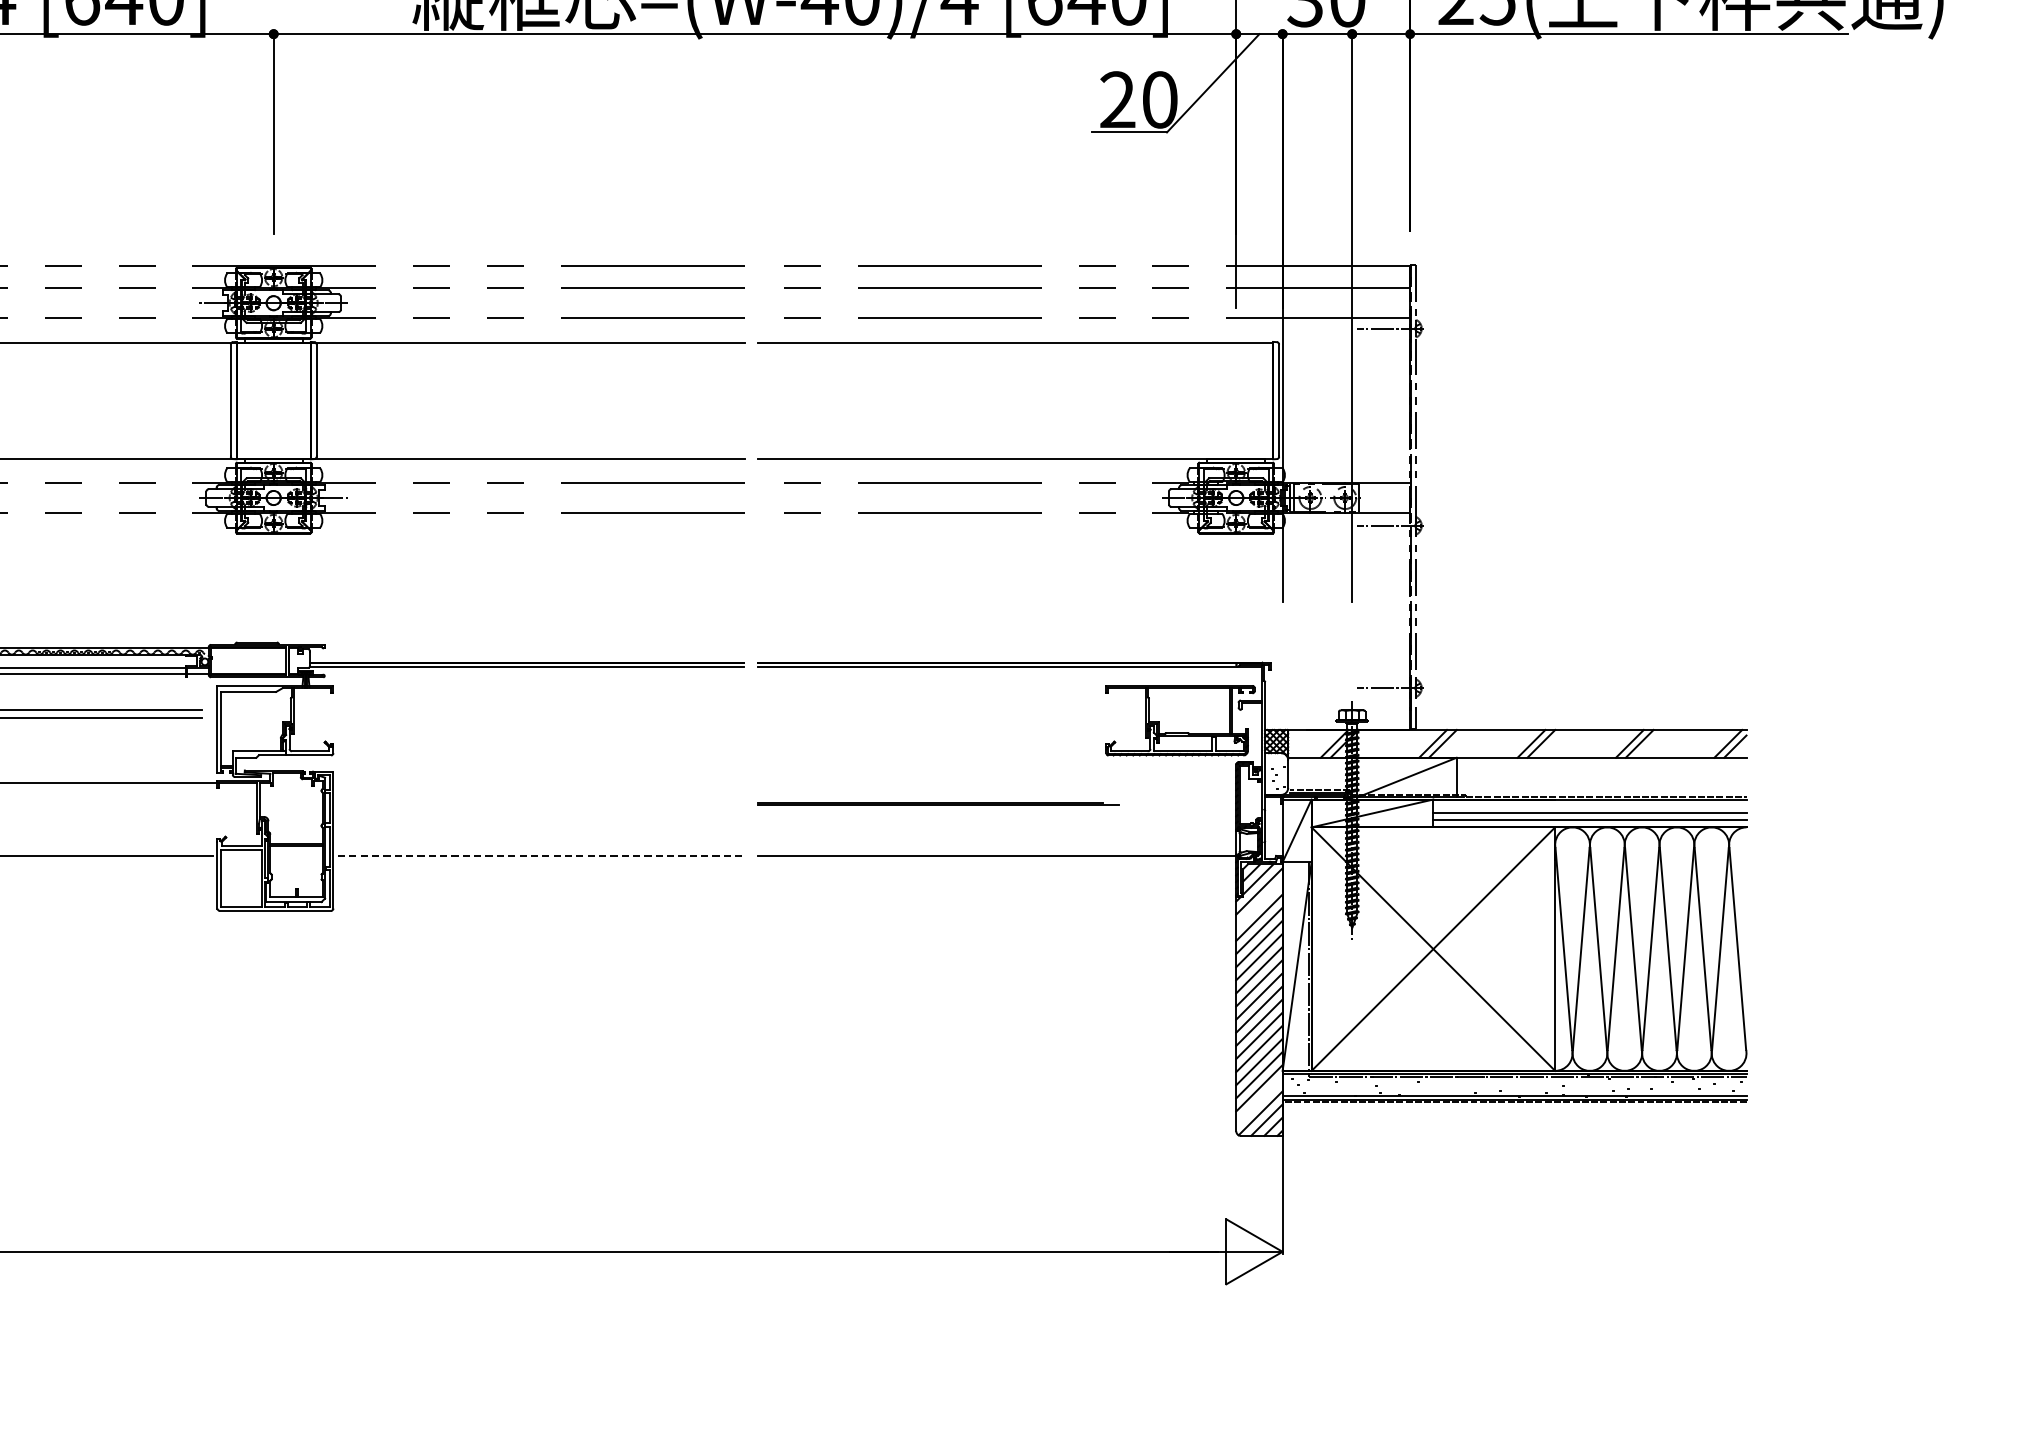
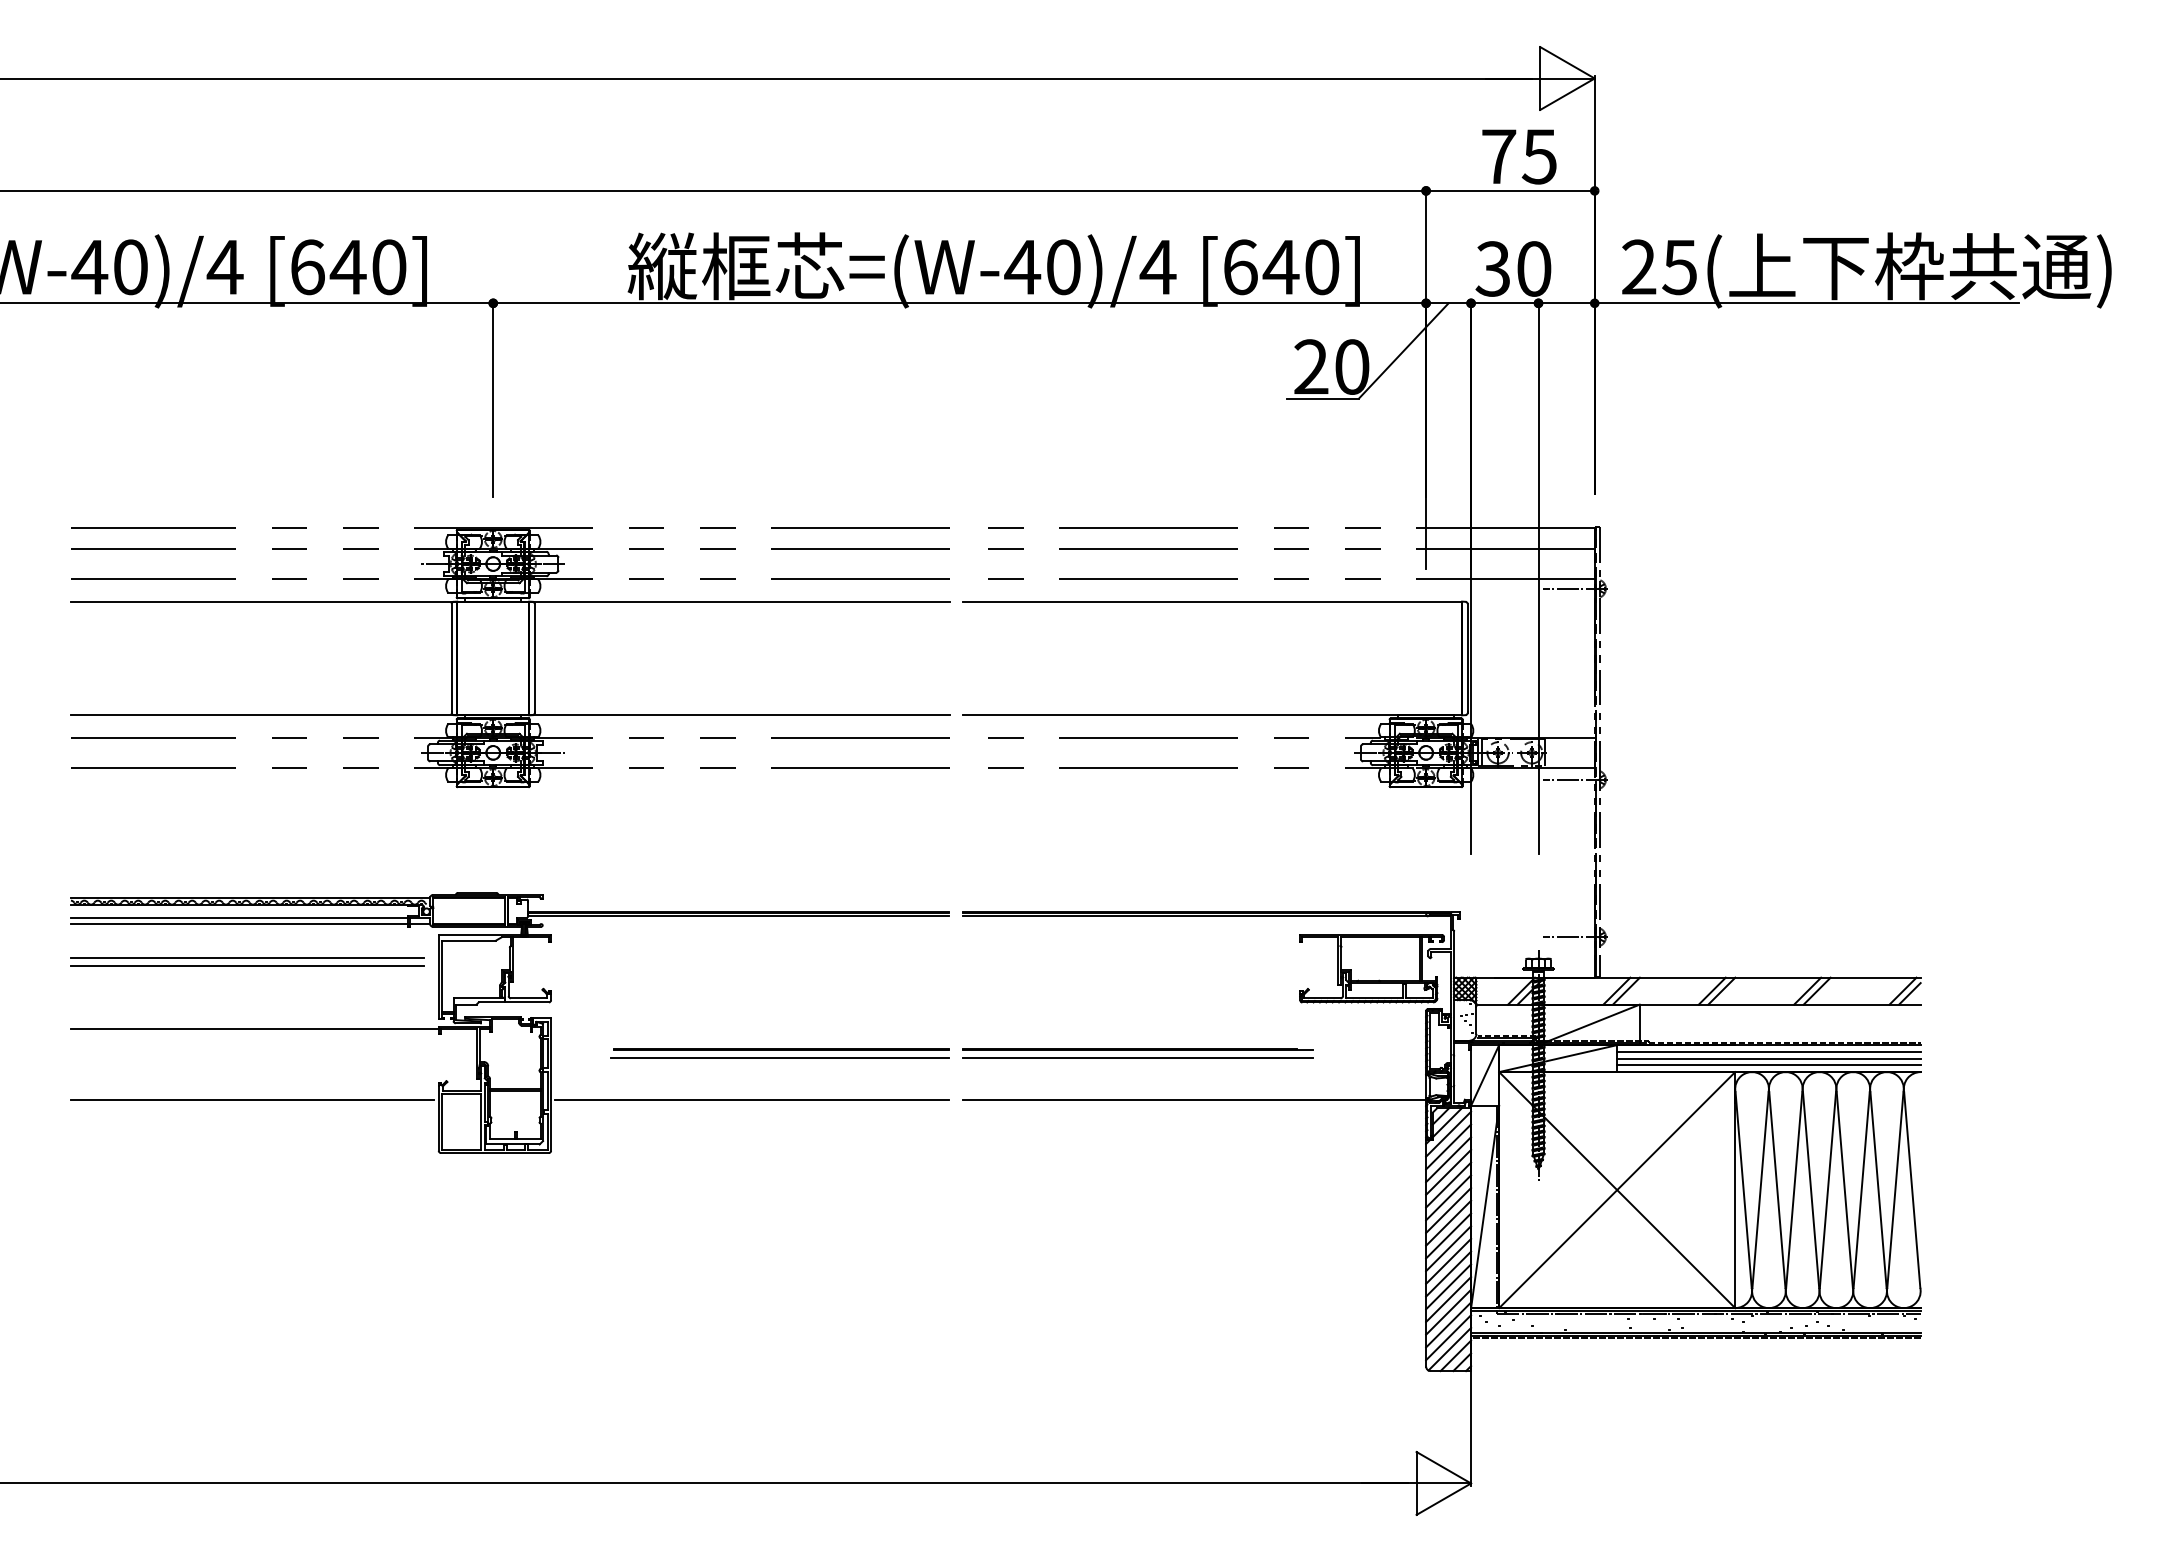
line: (1589, 806) -> (1768, 1051), added
part: (569, 808) -> (779, 1053), added
line: (938, 812) -> (1137, 1057), added
line: (541, 855) -> (752, 1099), dashed -> solid
line: (1259, 904) -> (1448, 1146), added
line: (1259, 1101) -> (1448, 1337), added

